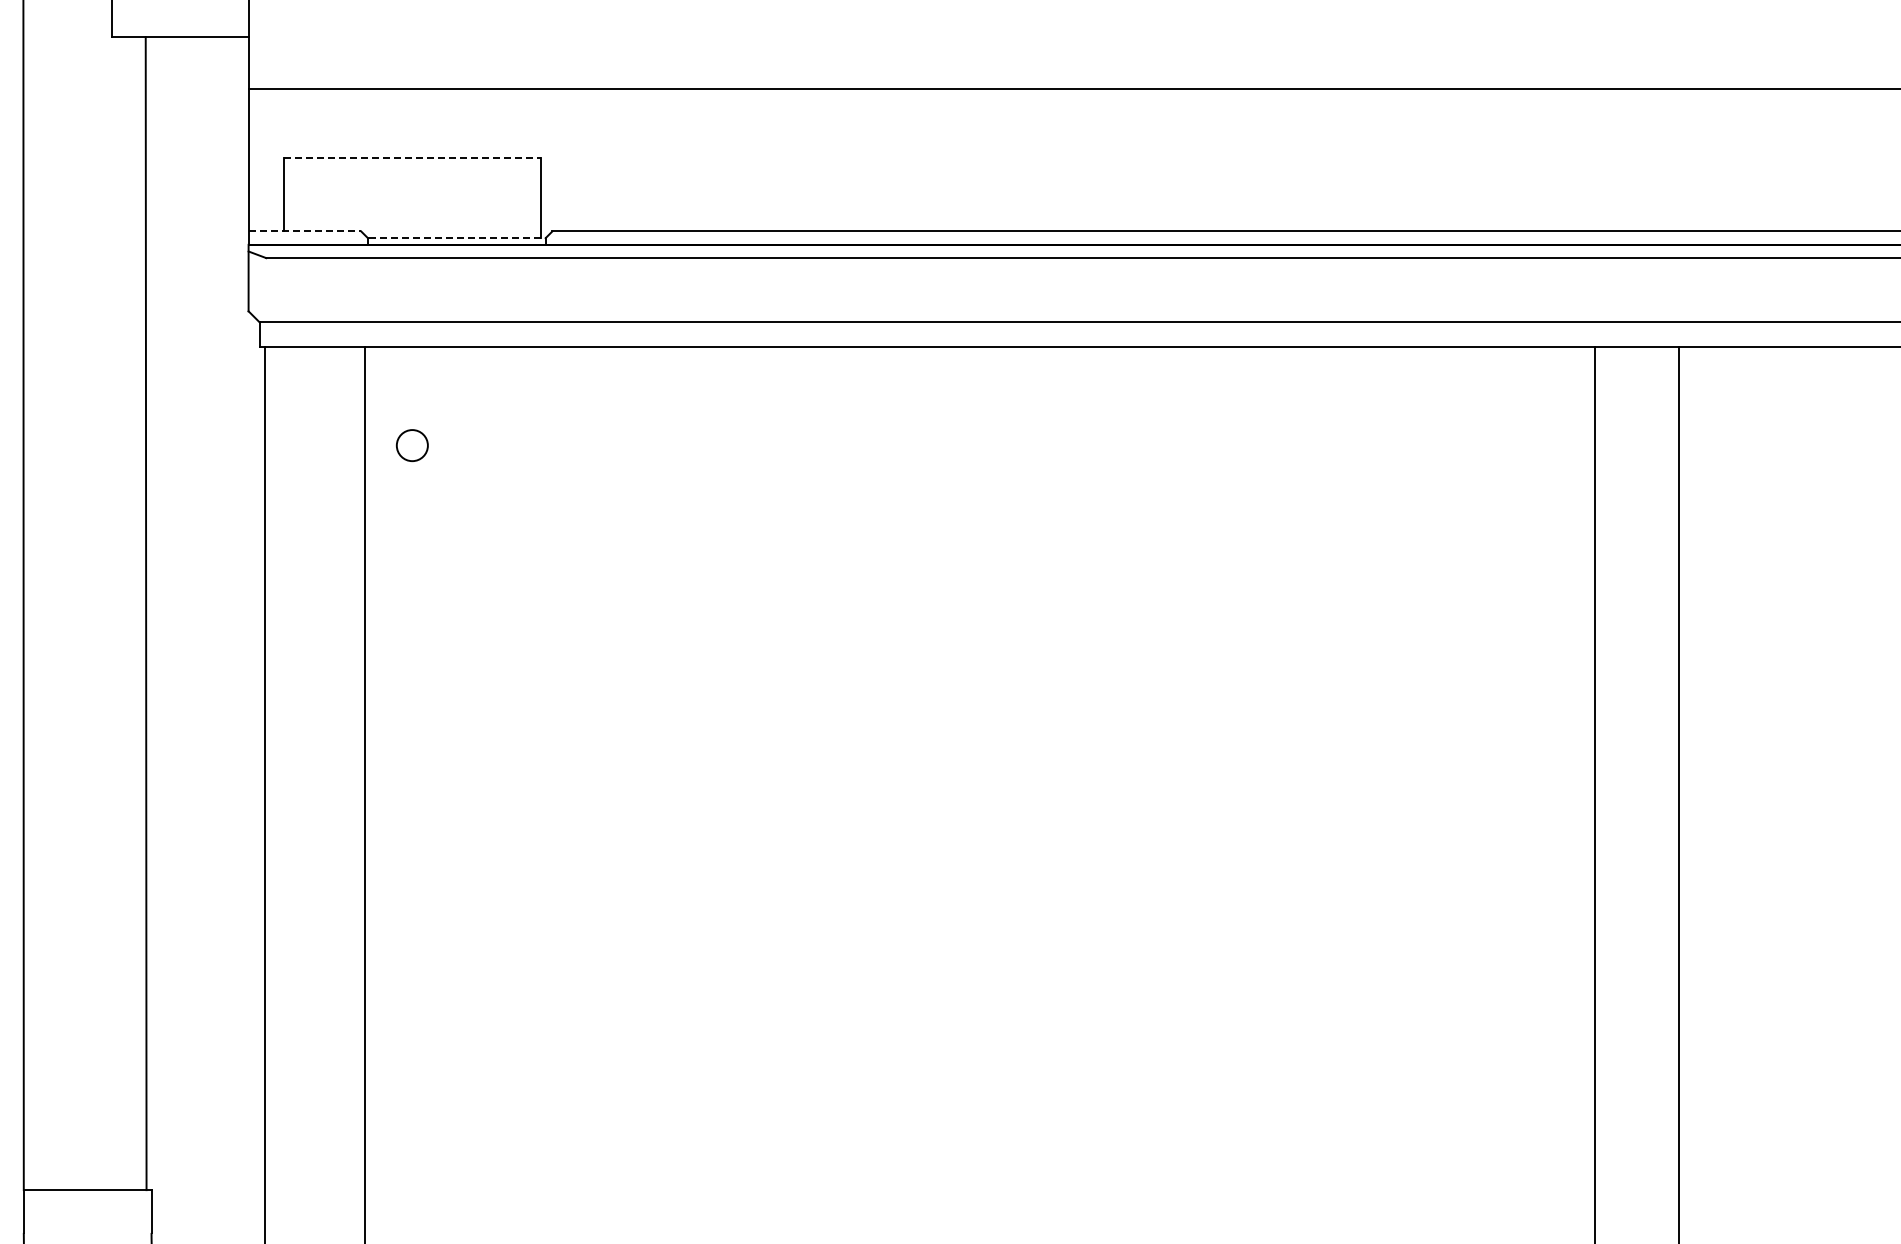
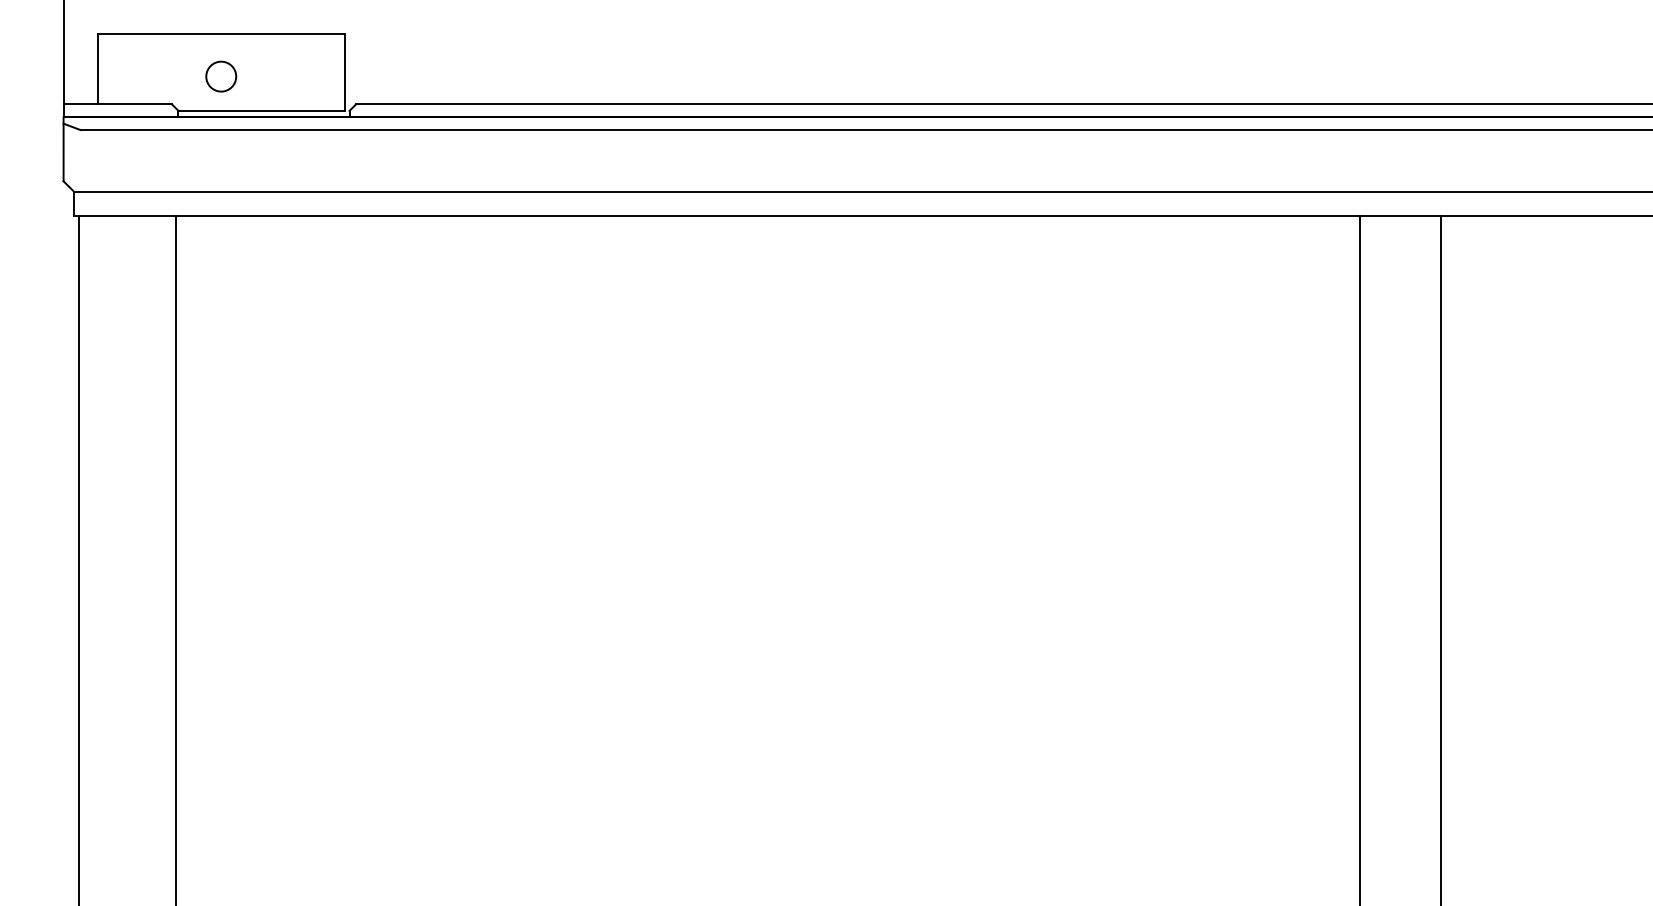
line: (412, 158) -> (221, 34), dashed -> solid
line: (305, 231) -> (118, 104), dashed -> solid
line: (453, 238) -> (260, 111), dashed -> solid
circle: (411, 445) -> (220, 76), moved

